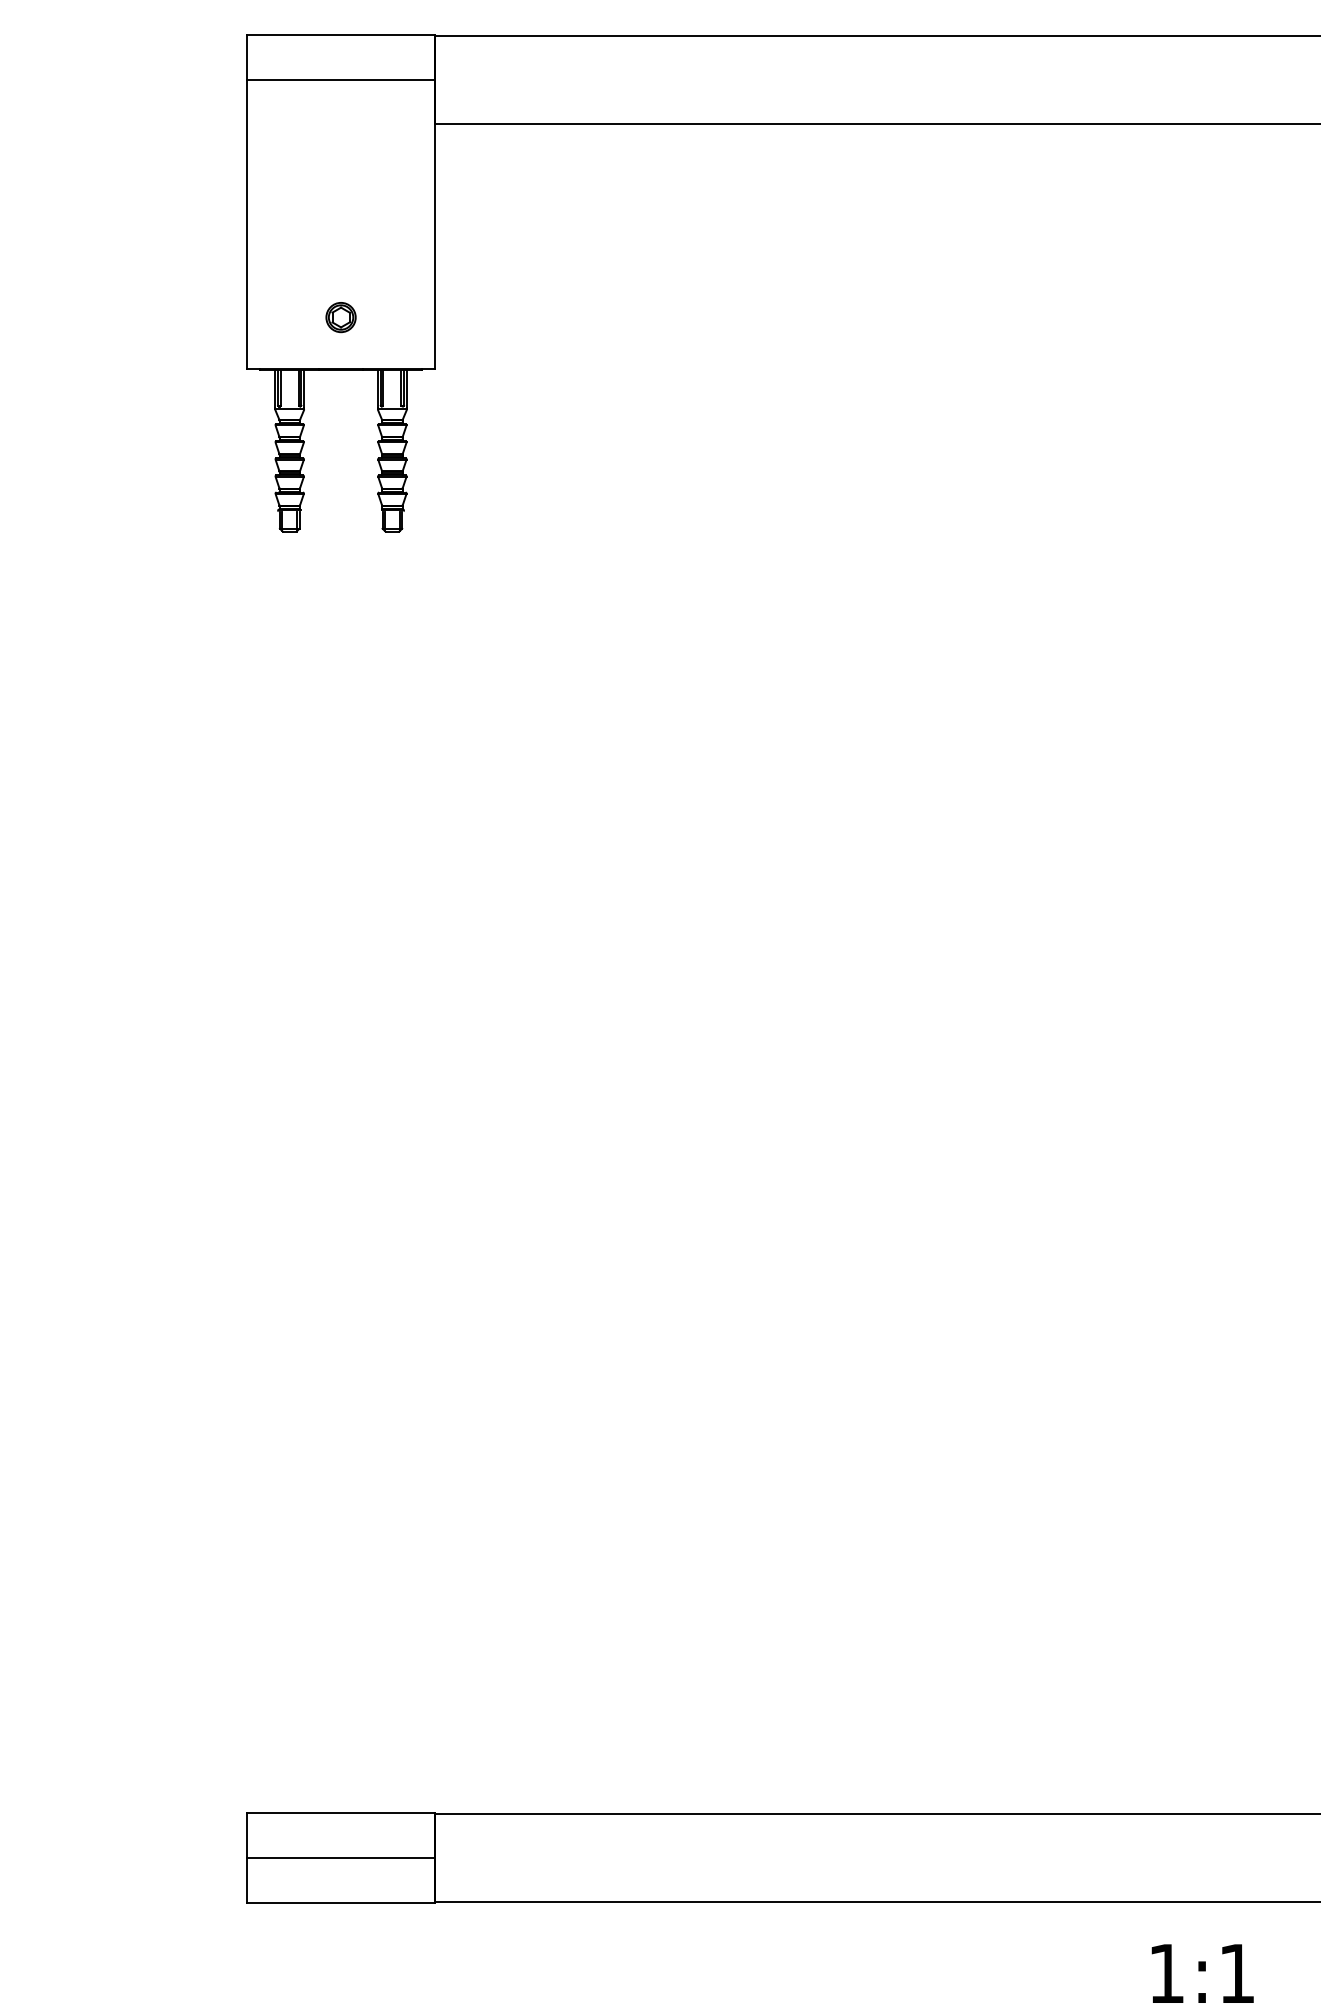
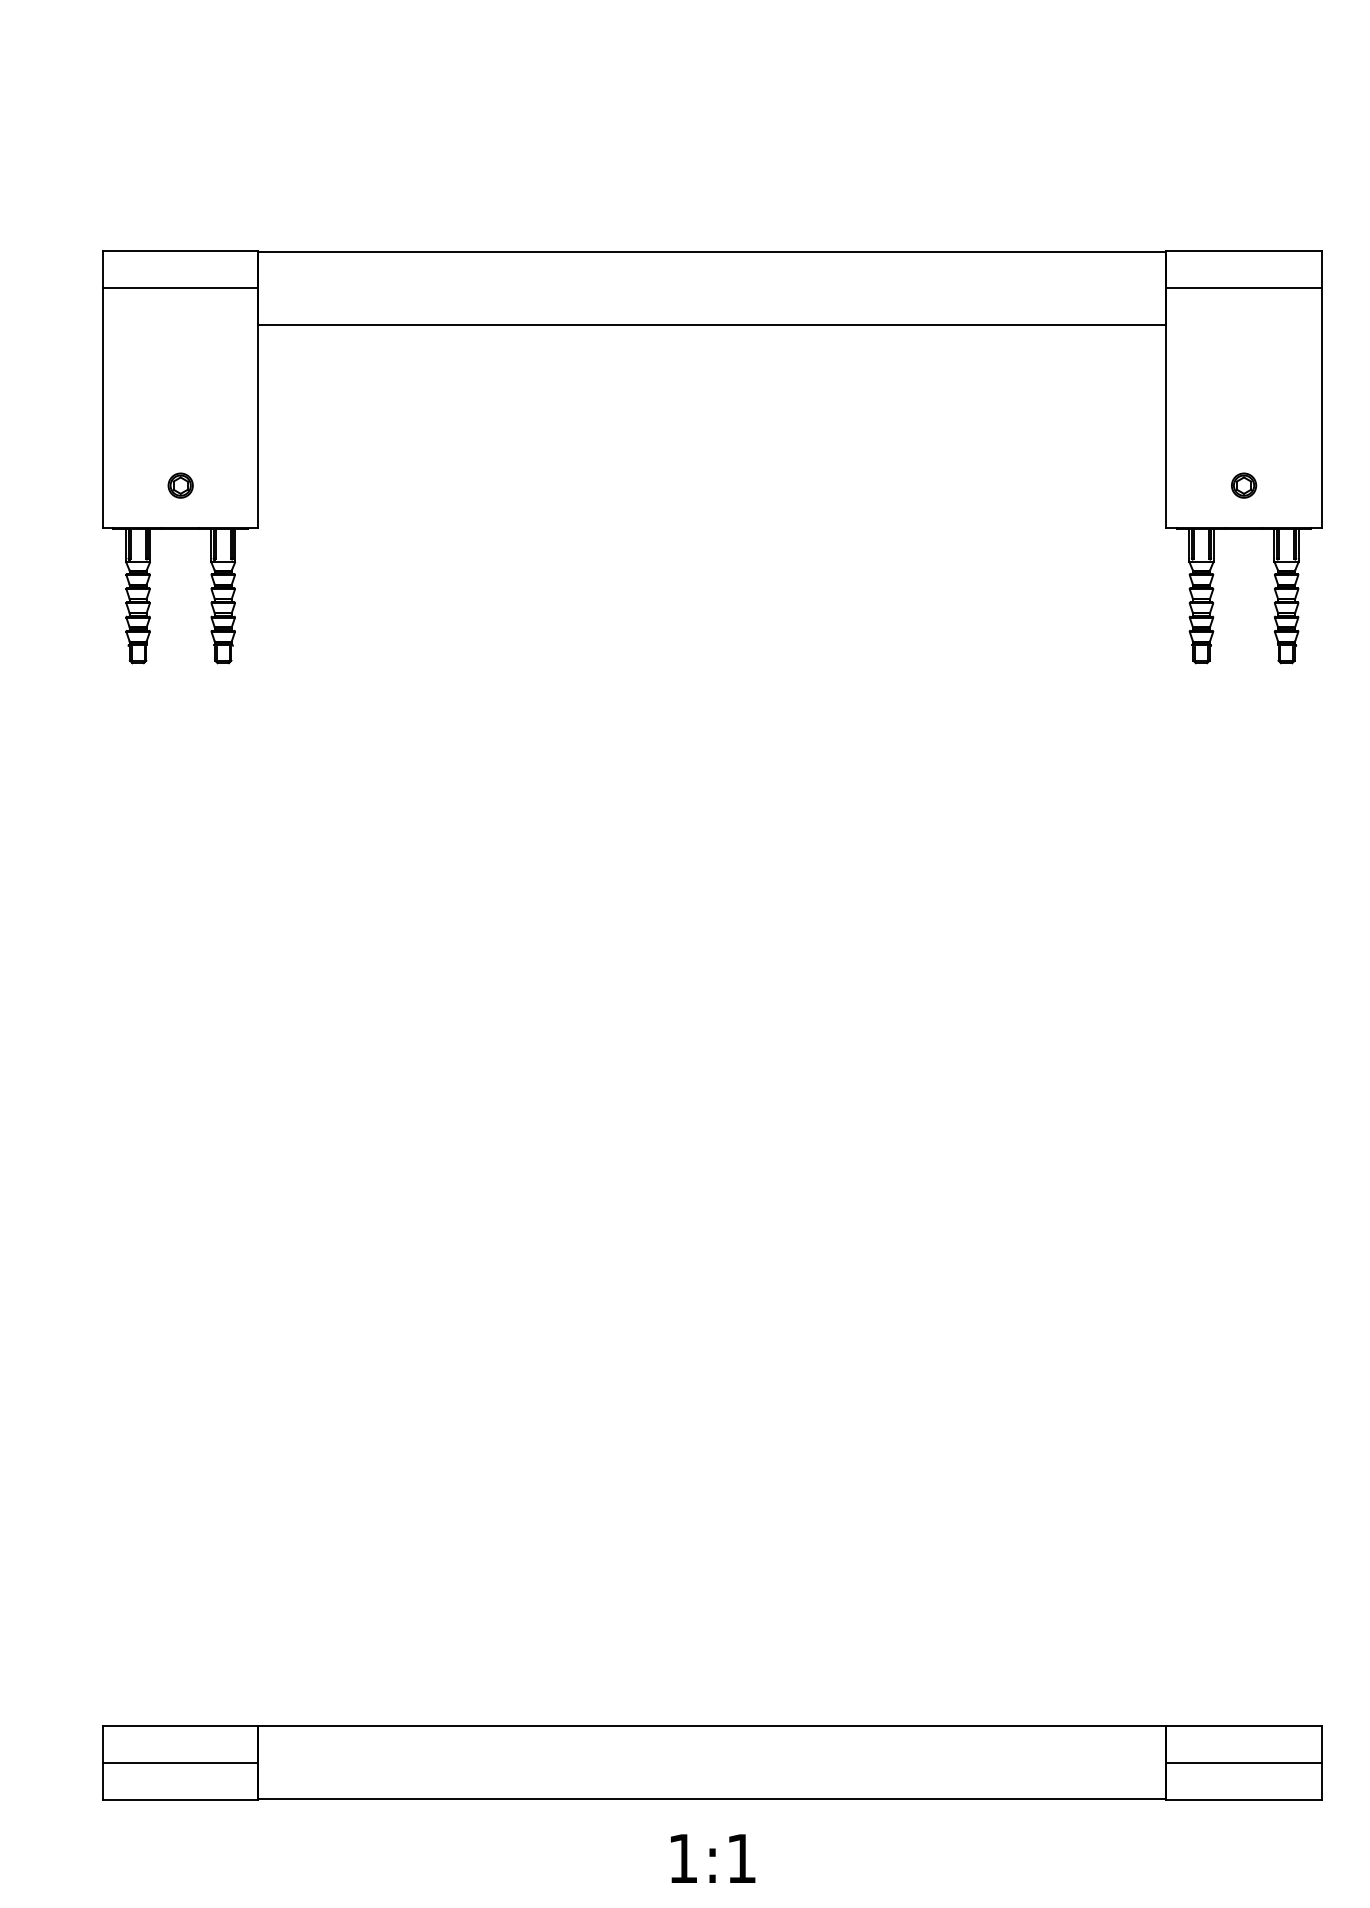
text: (1203, 1973) -> (713, 1858), moved

